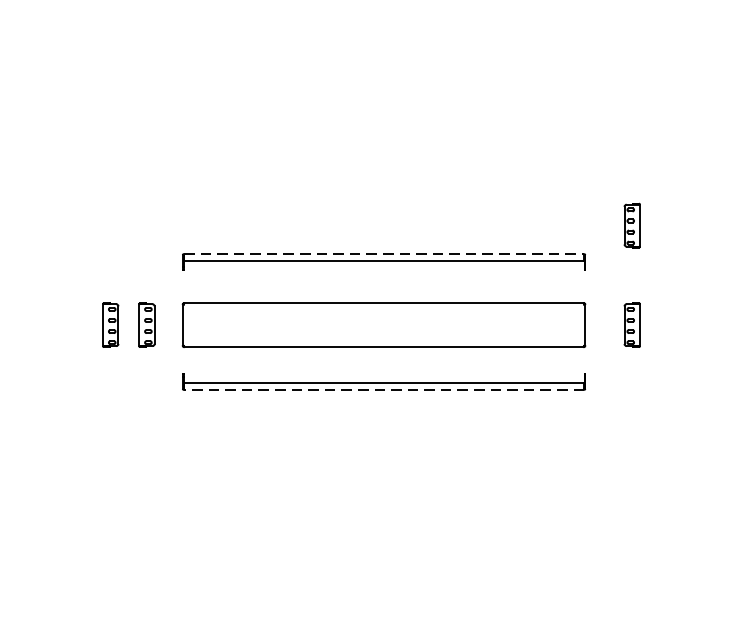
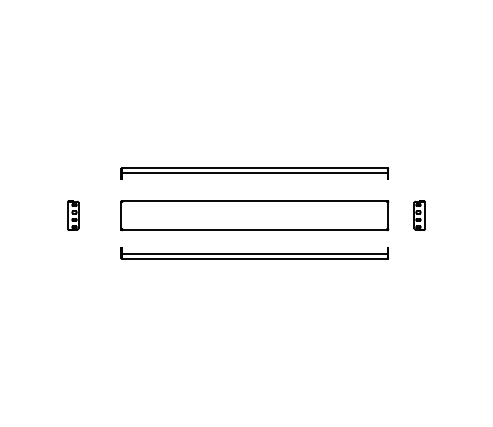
part: (632, 225) -> (419, 149), removed
line: (383, 254) -> (254, 168), dashed -> solid
part: (146, 325) -> (97, 215), removed
line: (383, 389) -> (254, 258), dashed -> solid

